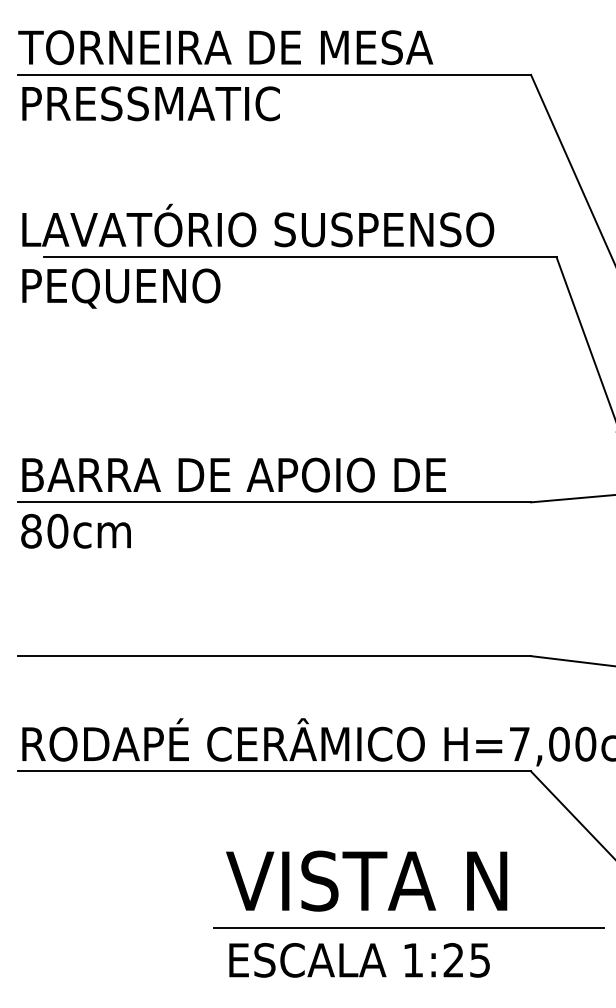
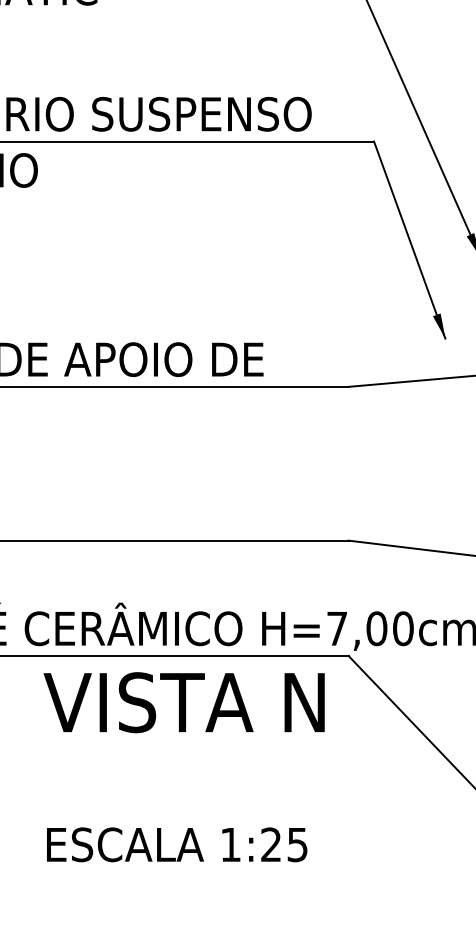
text: (366, 880) -> (184, 702), moved
line: (408, 928) -> (226, 813), removed

